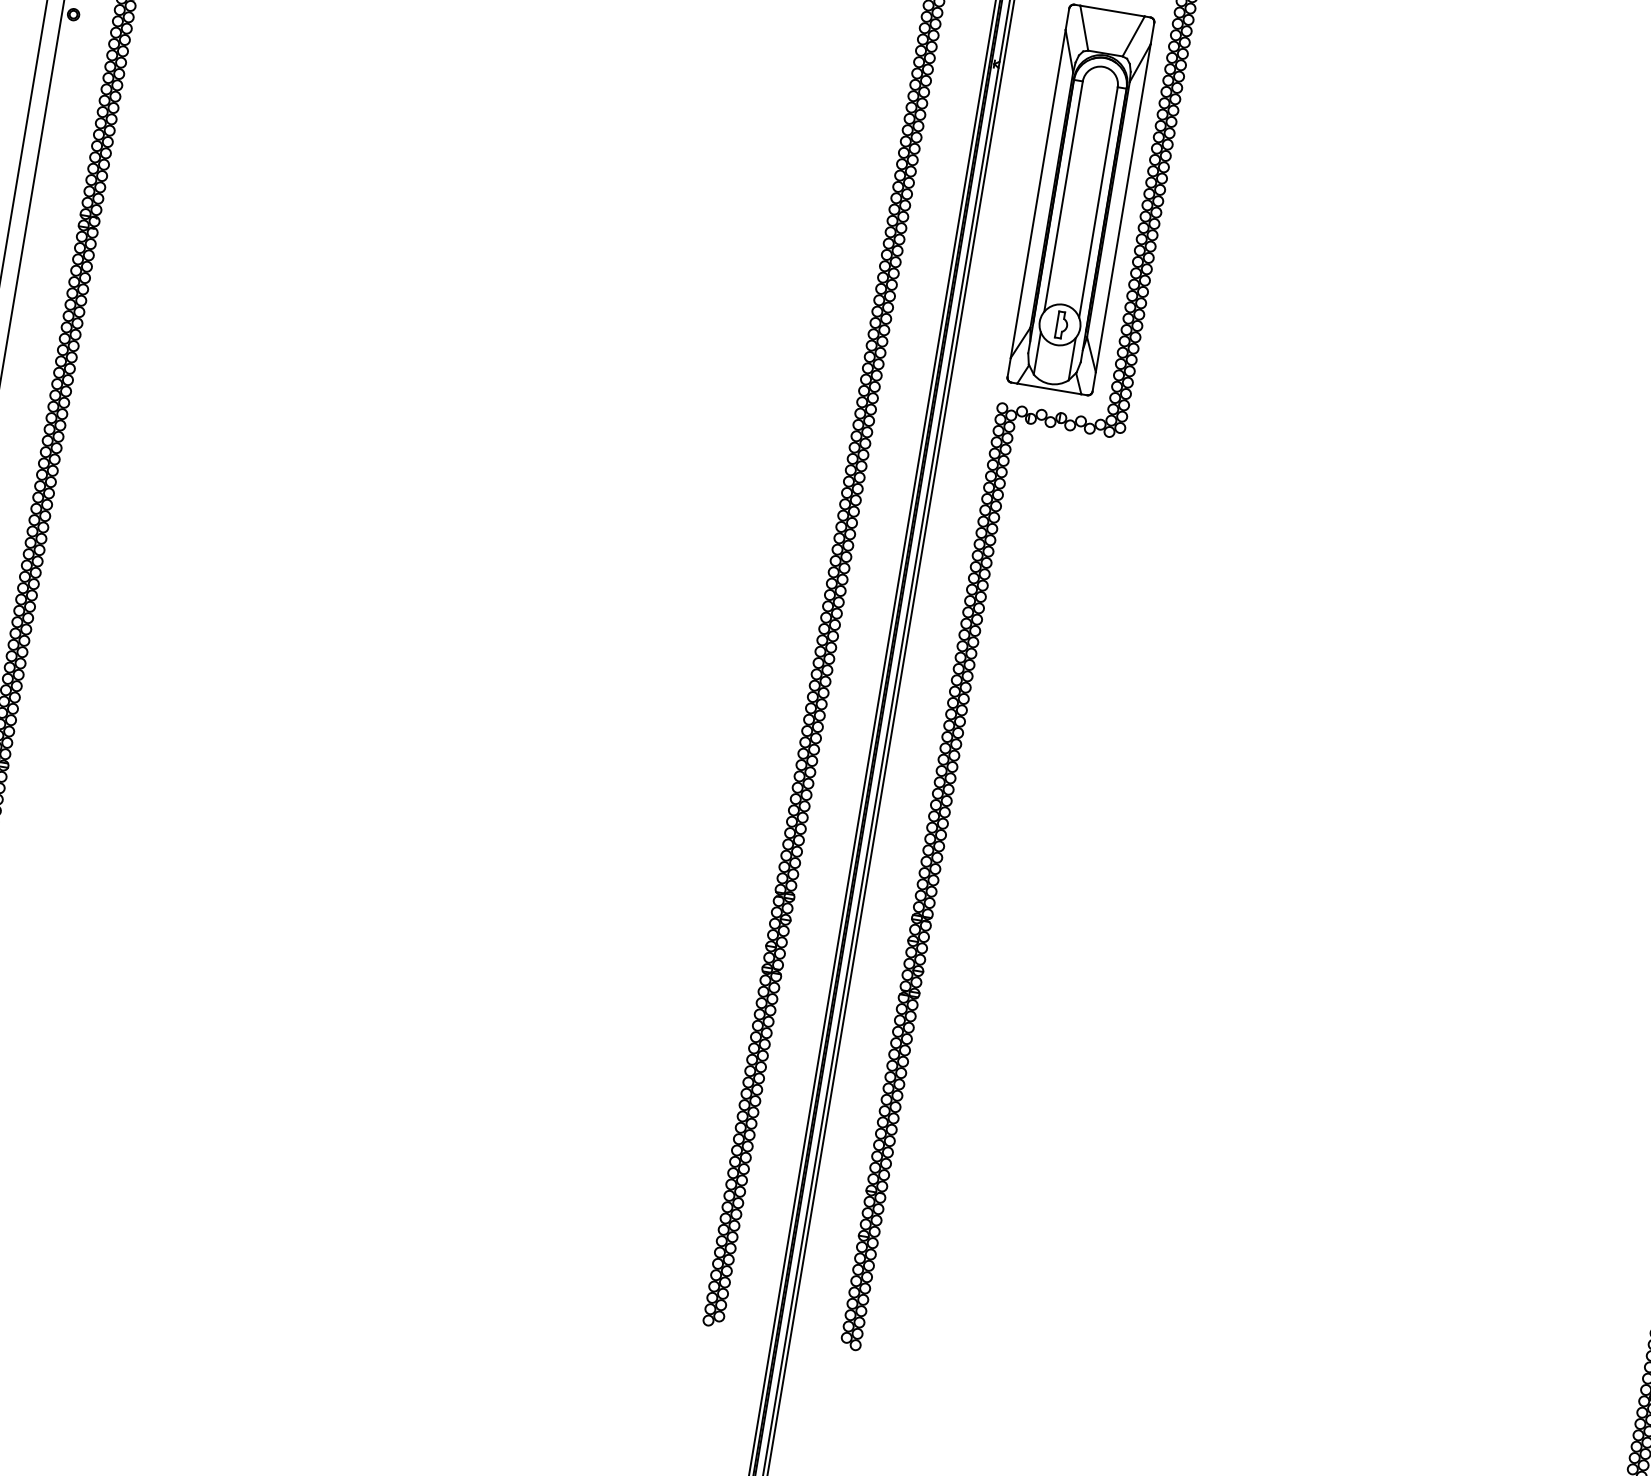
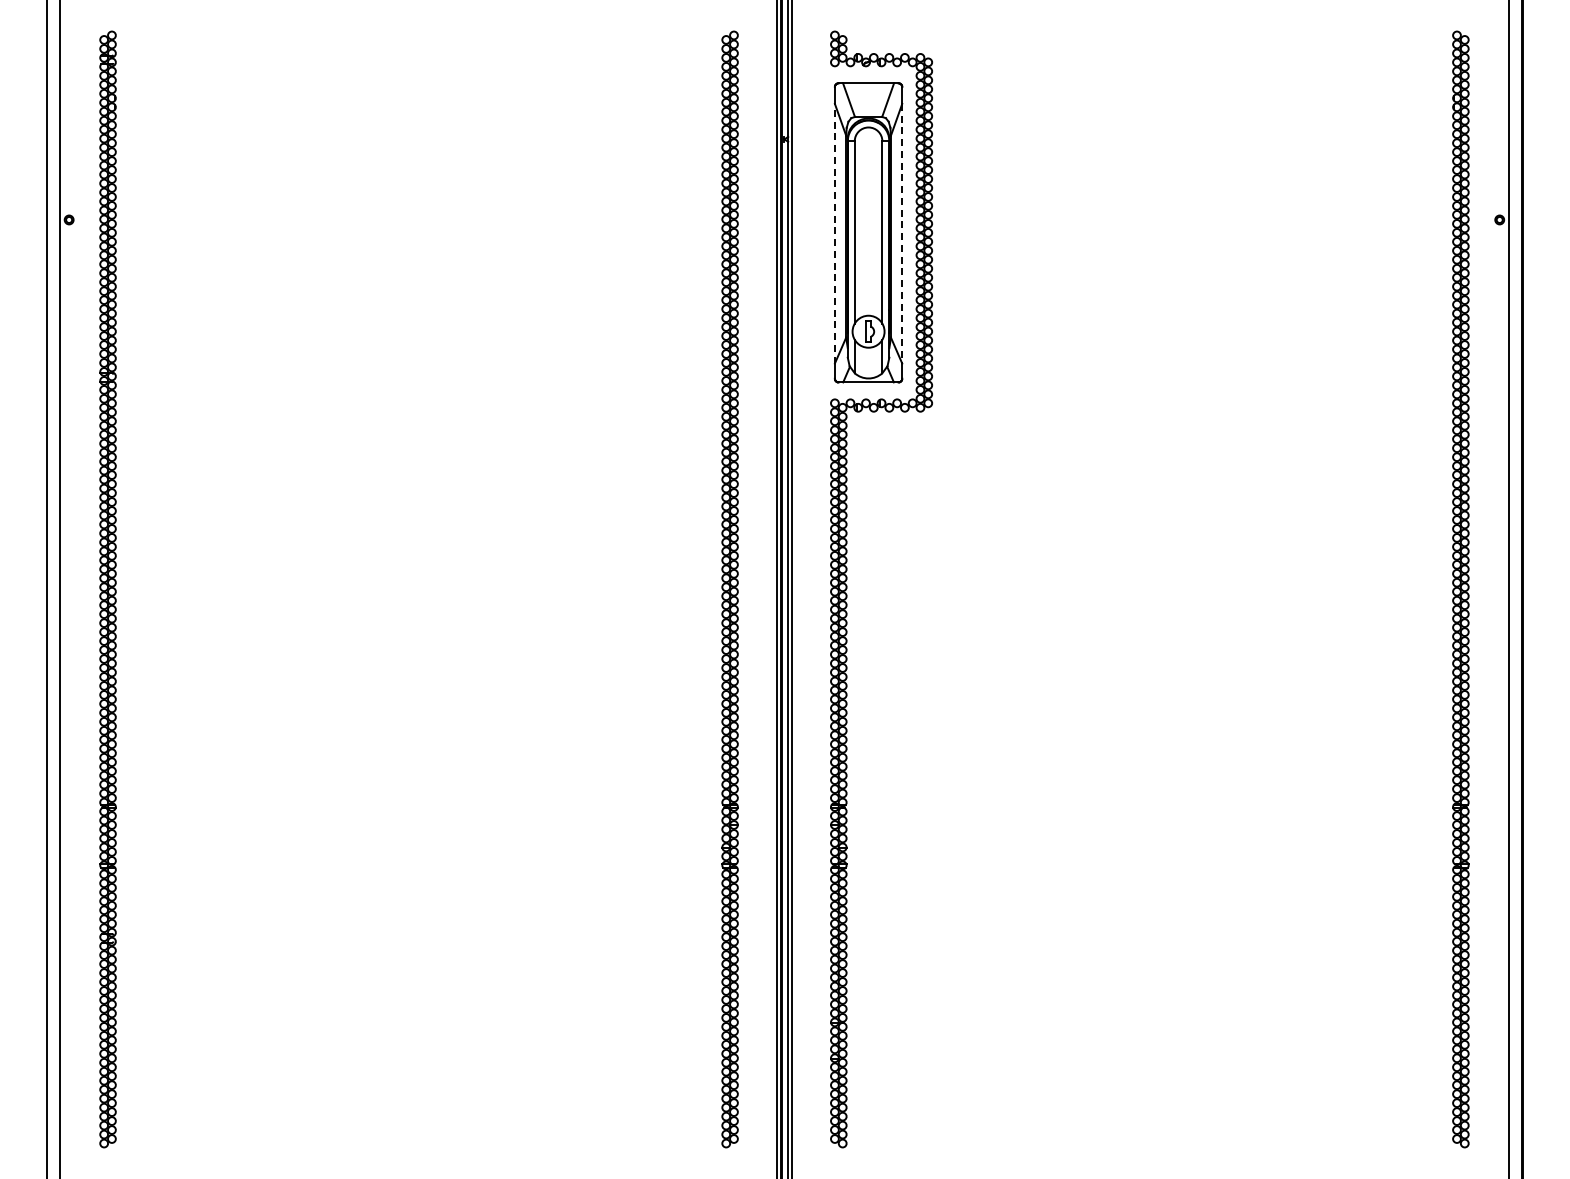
line: (1037, 193) -> (834, 233), solid -> dashed
line: (1123, 207) -> (902, 233), solid -> dashed

